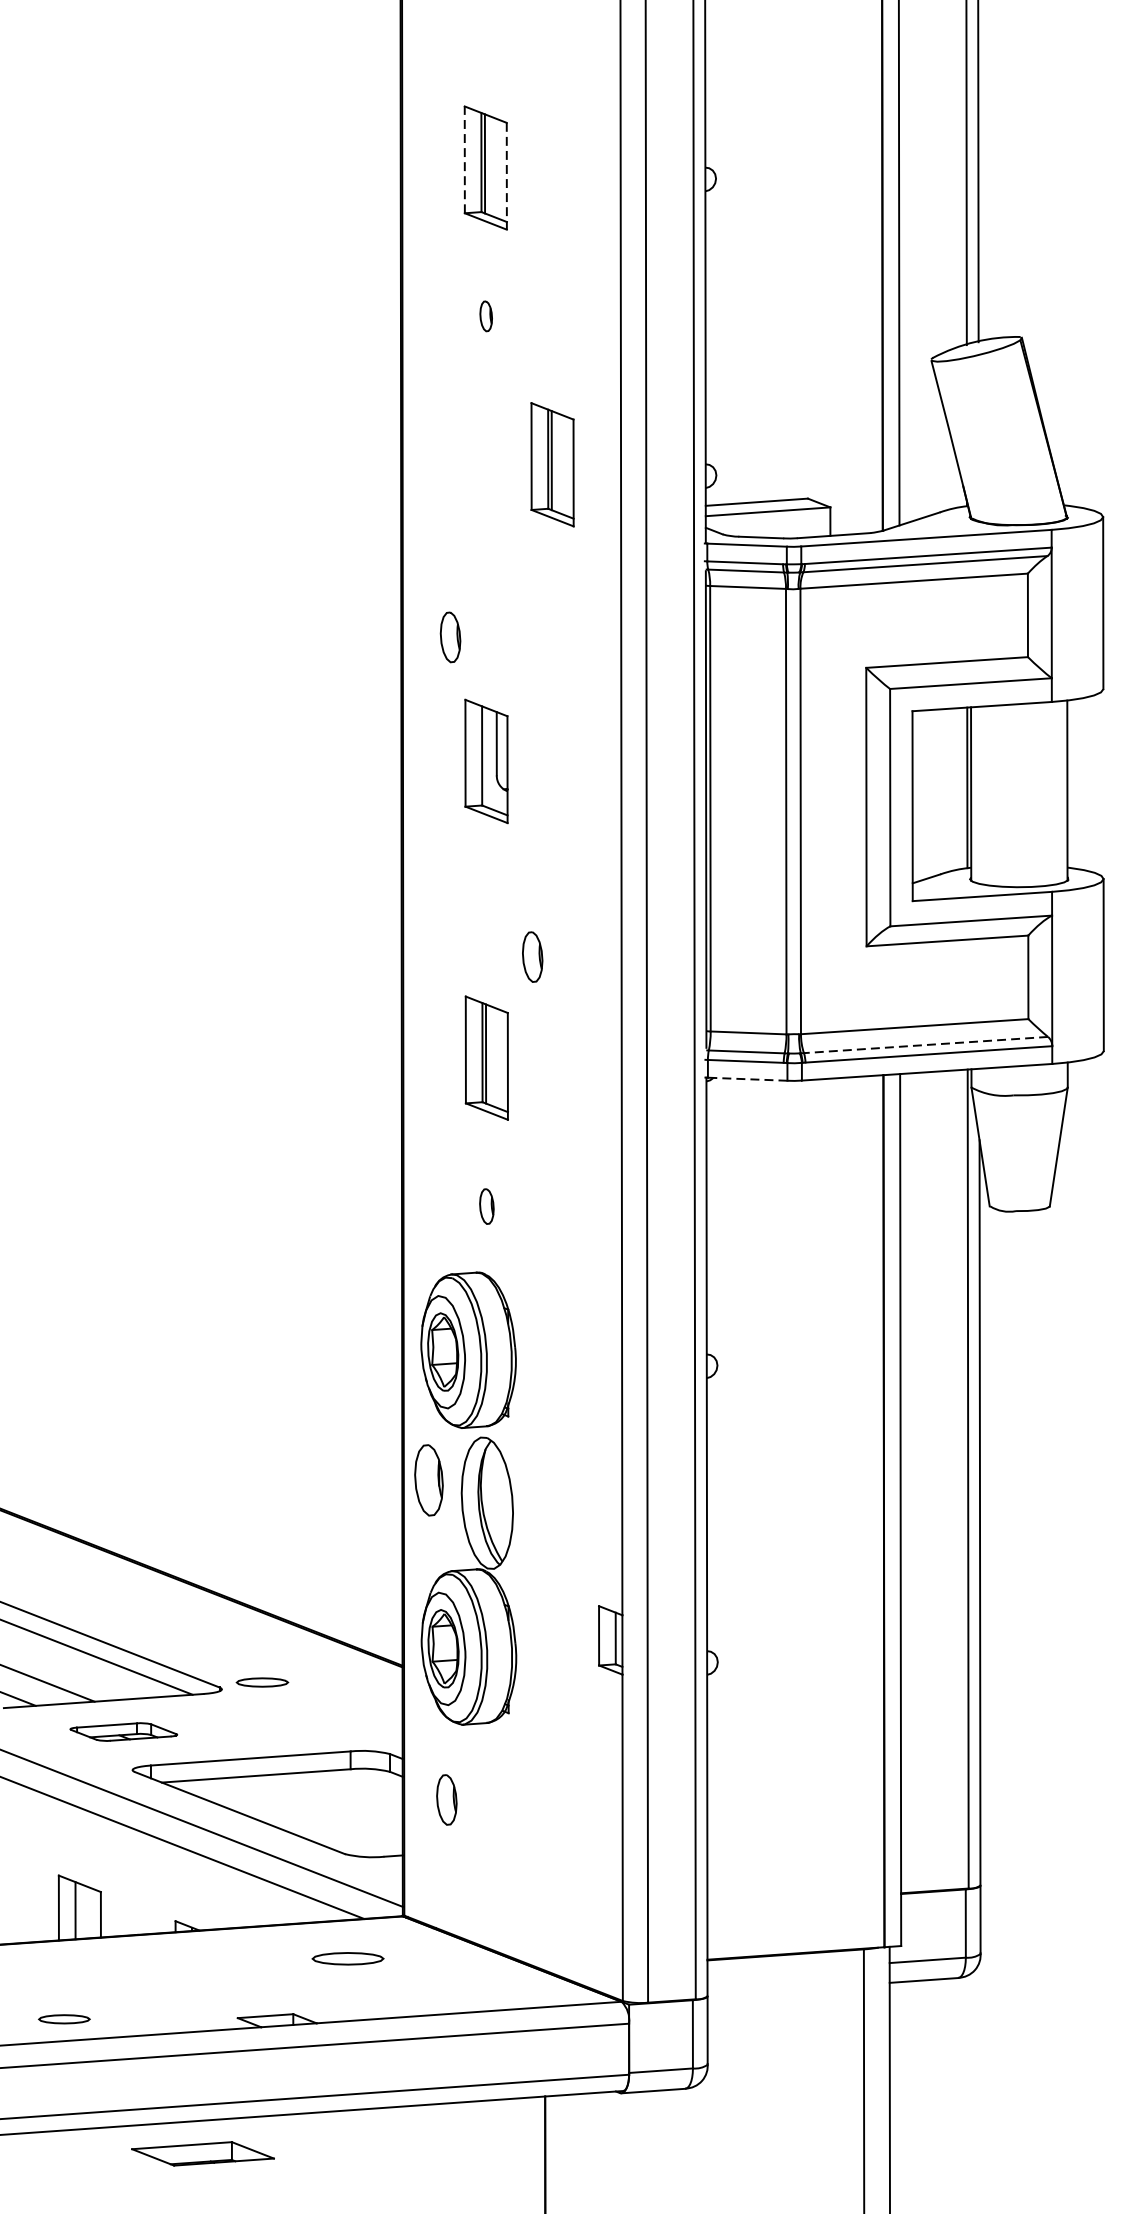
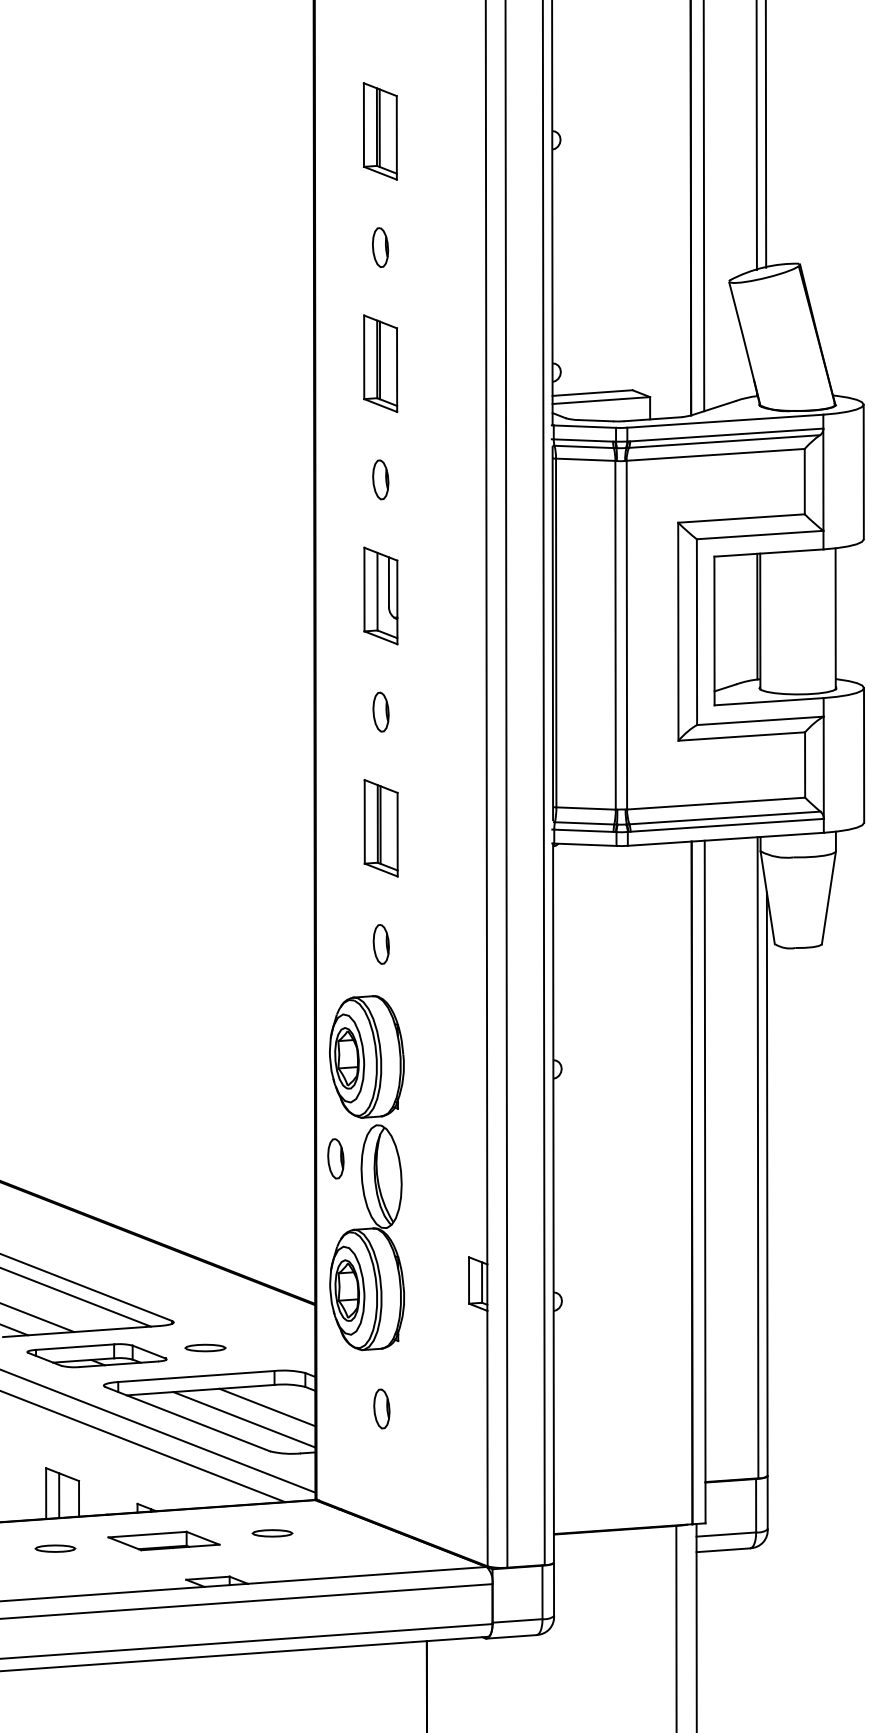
line: (464, 160) -> (363, 125), dashed -> solid
line: (506, 175) -> (396, 137), dashed -> solid
part: (485, 316) -> (380, 247), size x1.67
part: (552, 464) -> (380, 363), moved
part: (450, 636) -> (380, 479), moved
part: (531, 956) -> (380, 711), moved
line: (925, 1044) -> (724, 817), dashed -> solid
line: (746, 1078) -> (584, 844), dashed -> solid
part: (485, 1206) -> (380, 944), size x1.43
part: (428, 1480) -> (335, 1158), size x0.71
part: (262, 1681) -> (205, 1347), moved
part: (123, 1731) -> (96, 1355), size x1.67
line: (341, 1798) -> (267, 1407), added
part: (446, 1799) -> (381, 1408), moved
line: (312, 1813) -> (244, 1419), added
part: (348, 1959) -> (272, 1533), size x0.71
part: (64, 2019) -> (55, 1548), moved
part: (202, 2153) -> (163, 1540), moved

